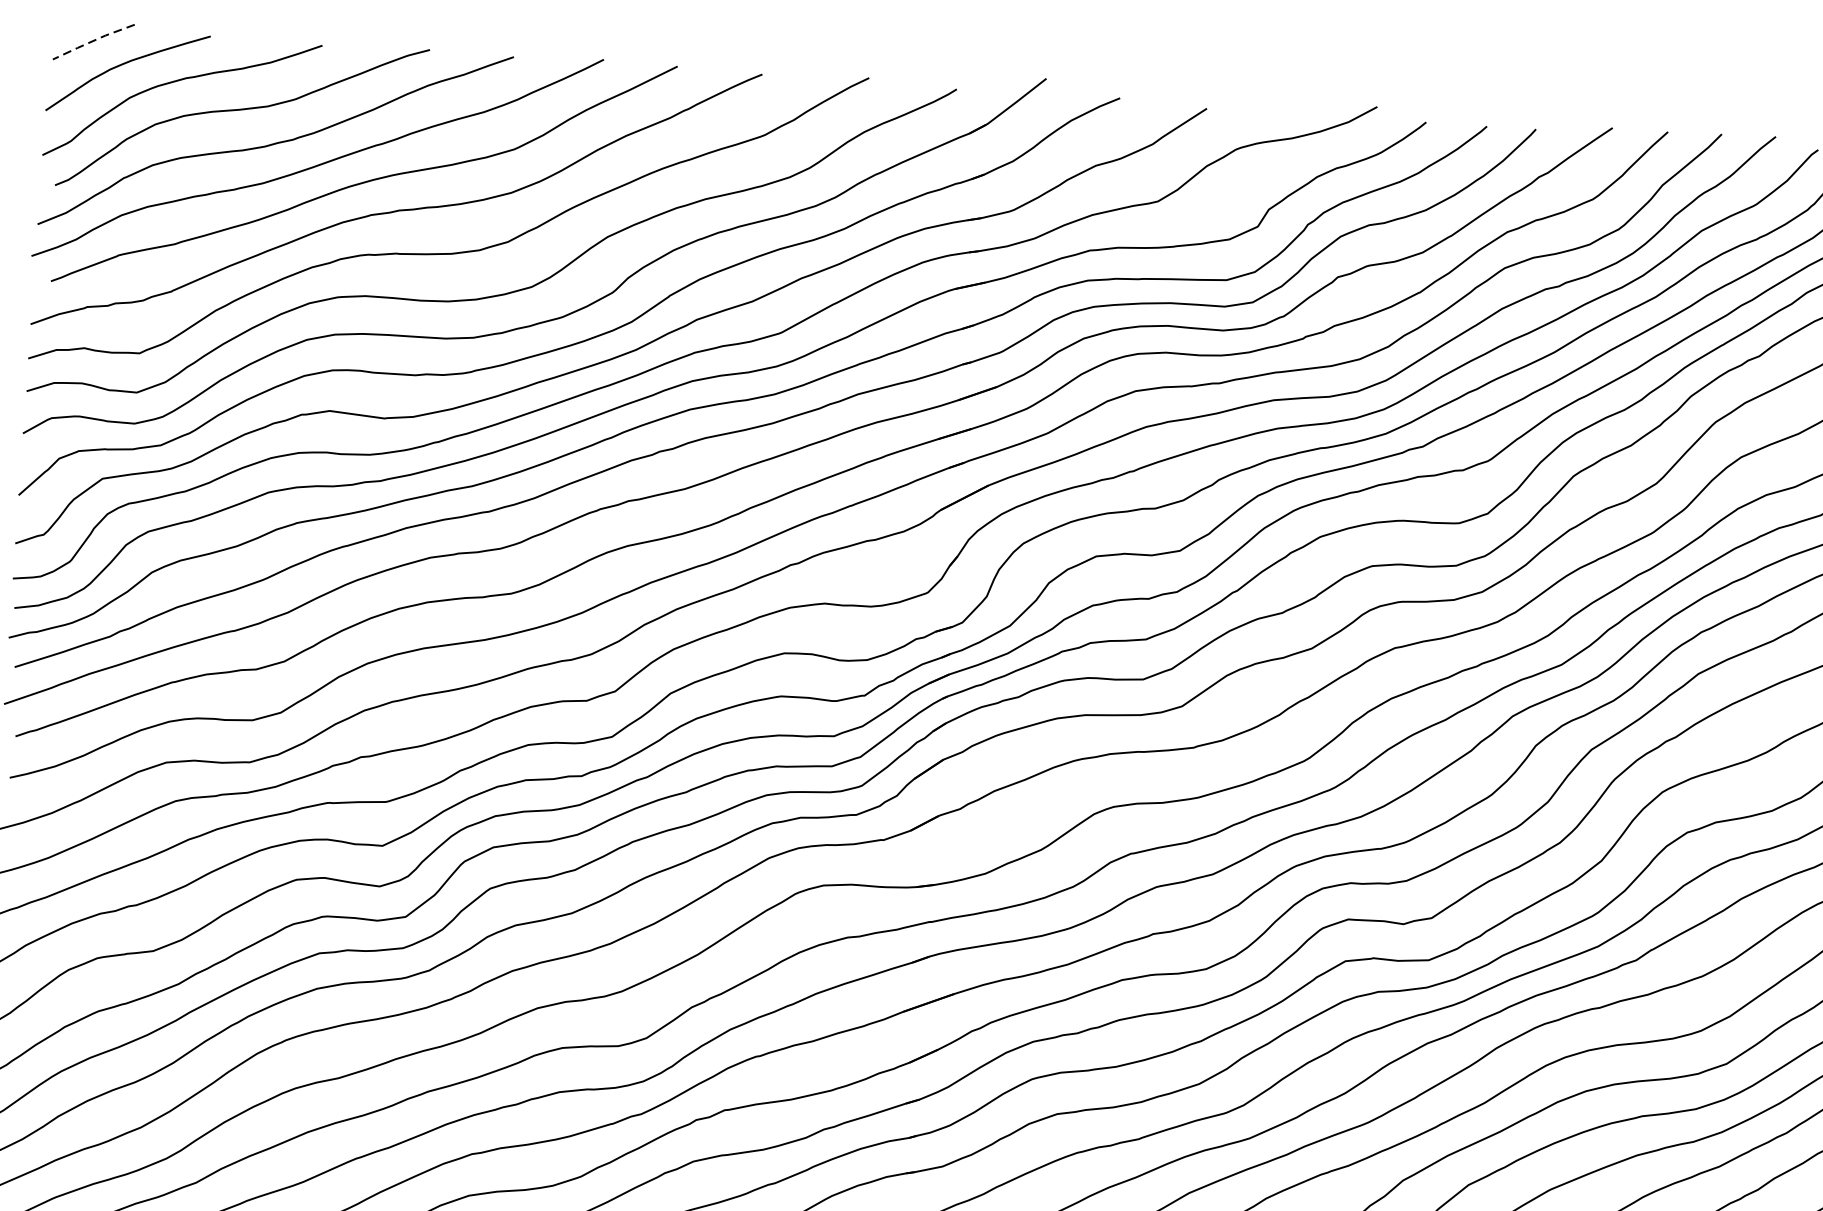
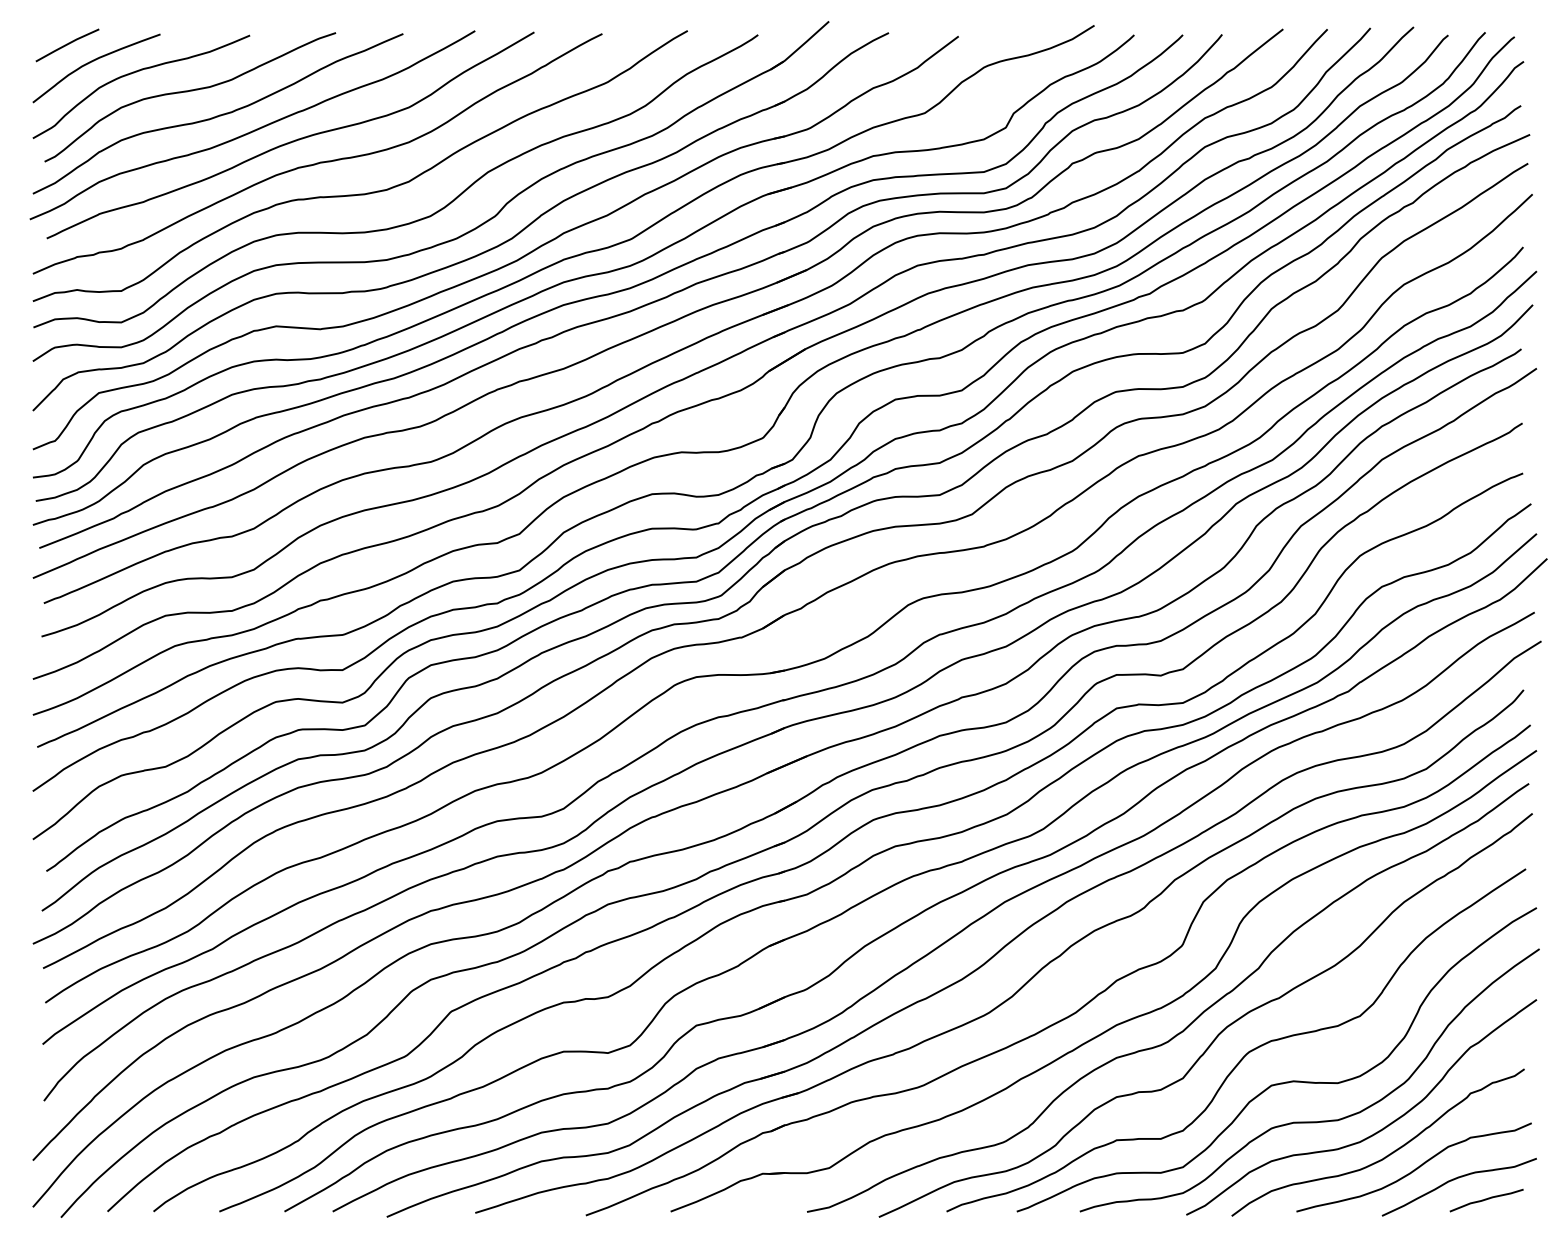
line: (93, 40) -> (67, 44), dashed -> solid

